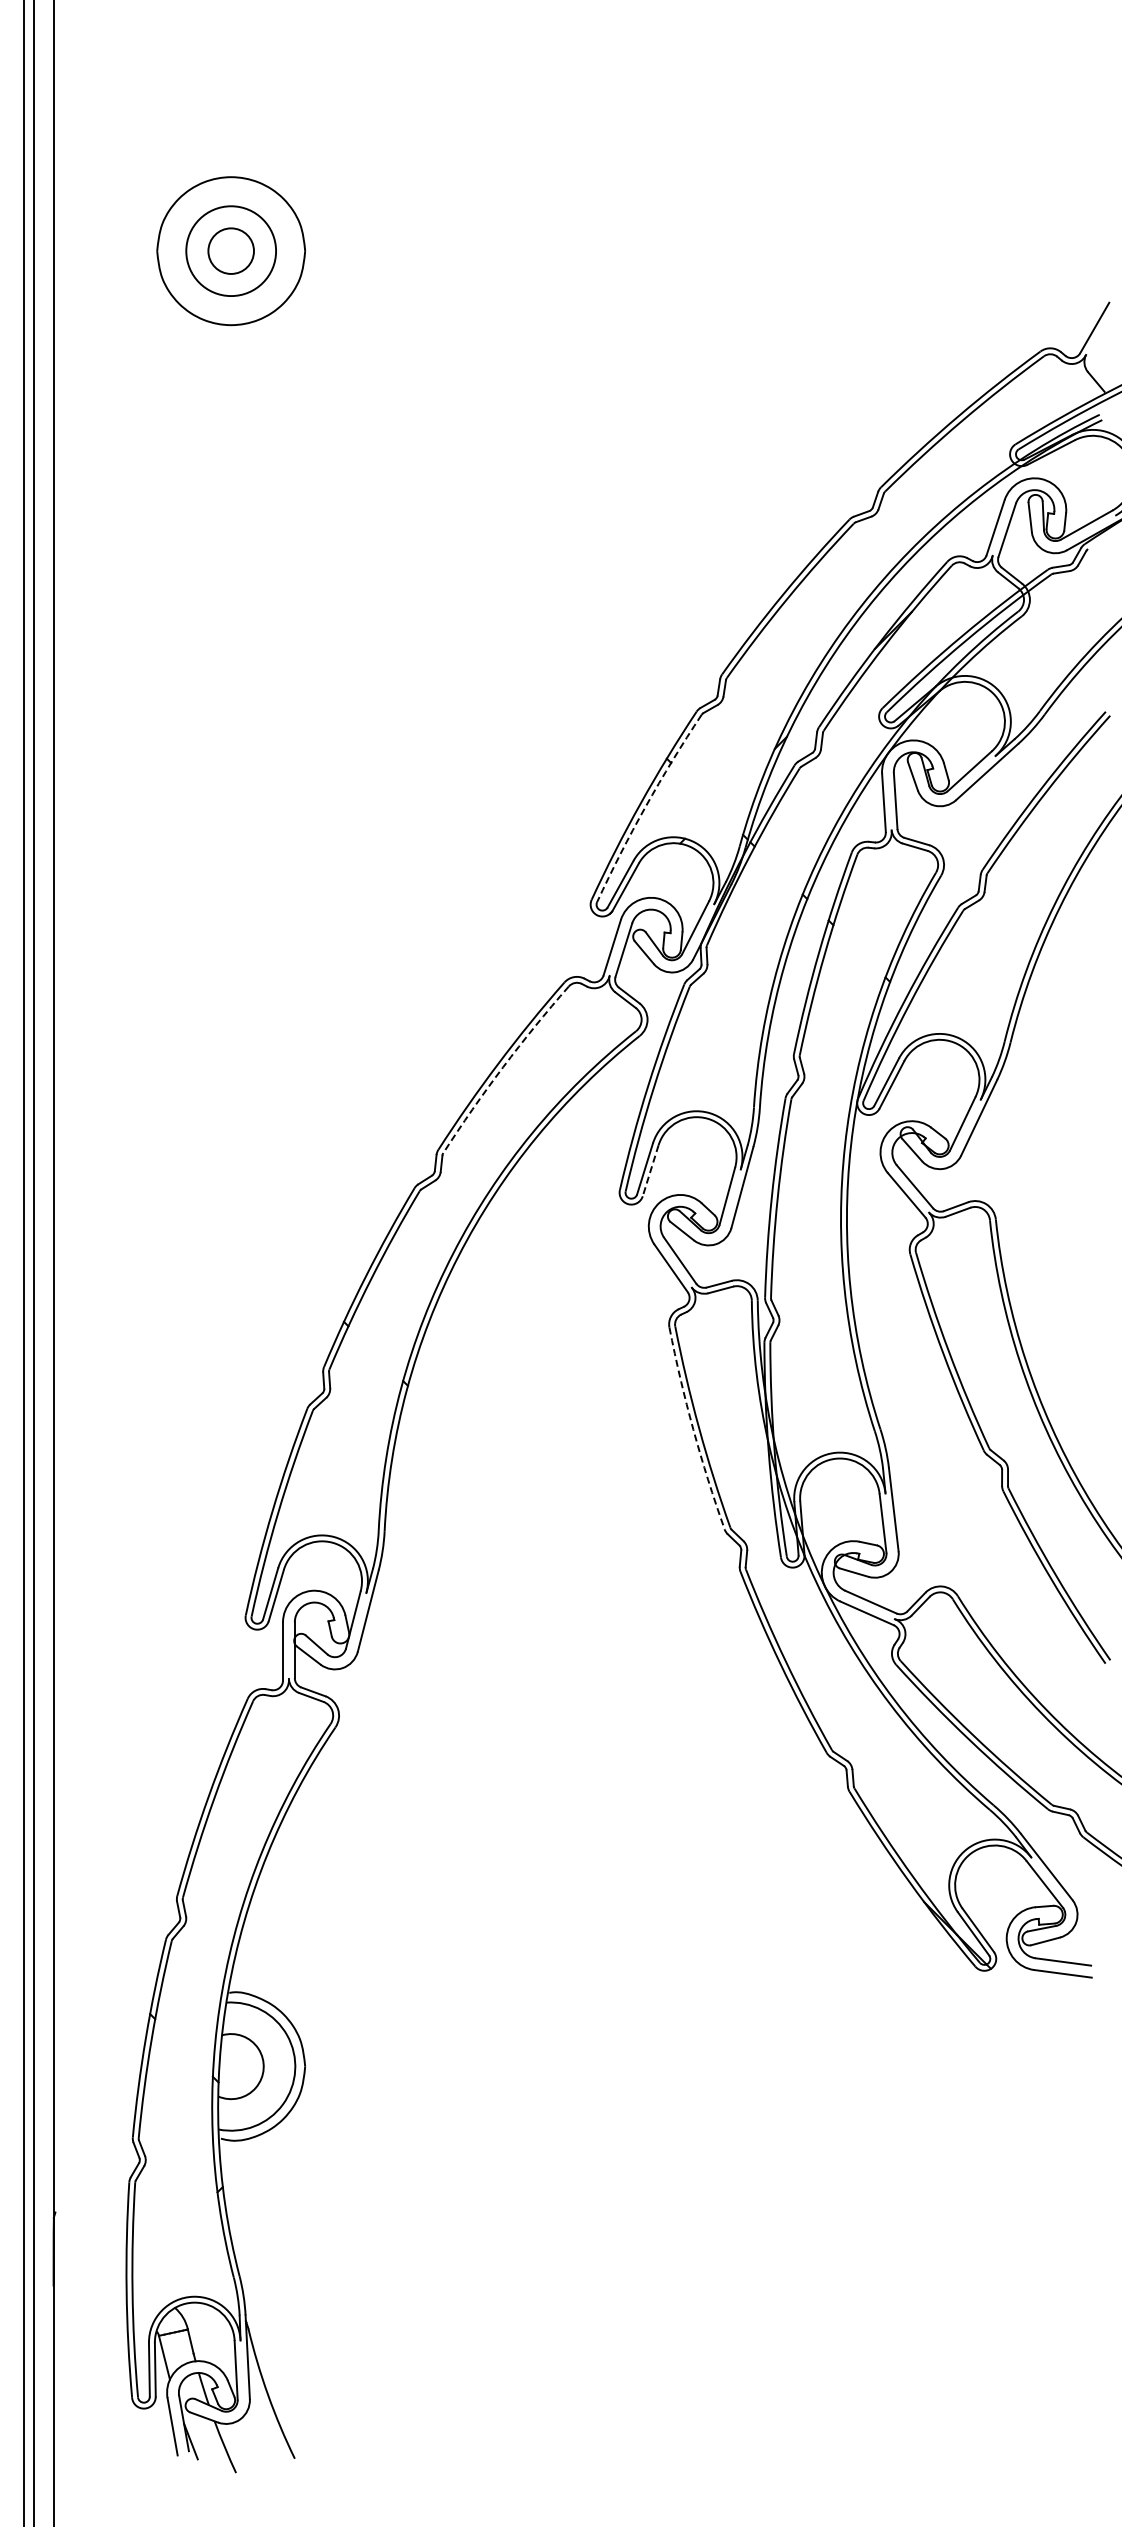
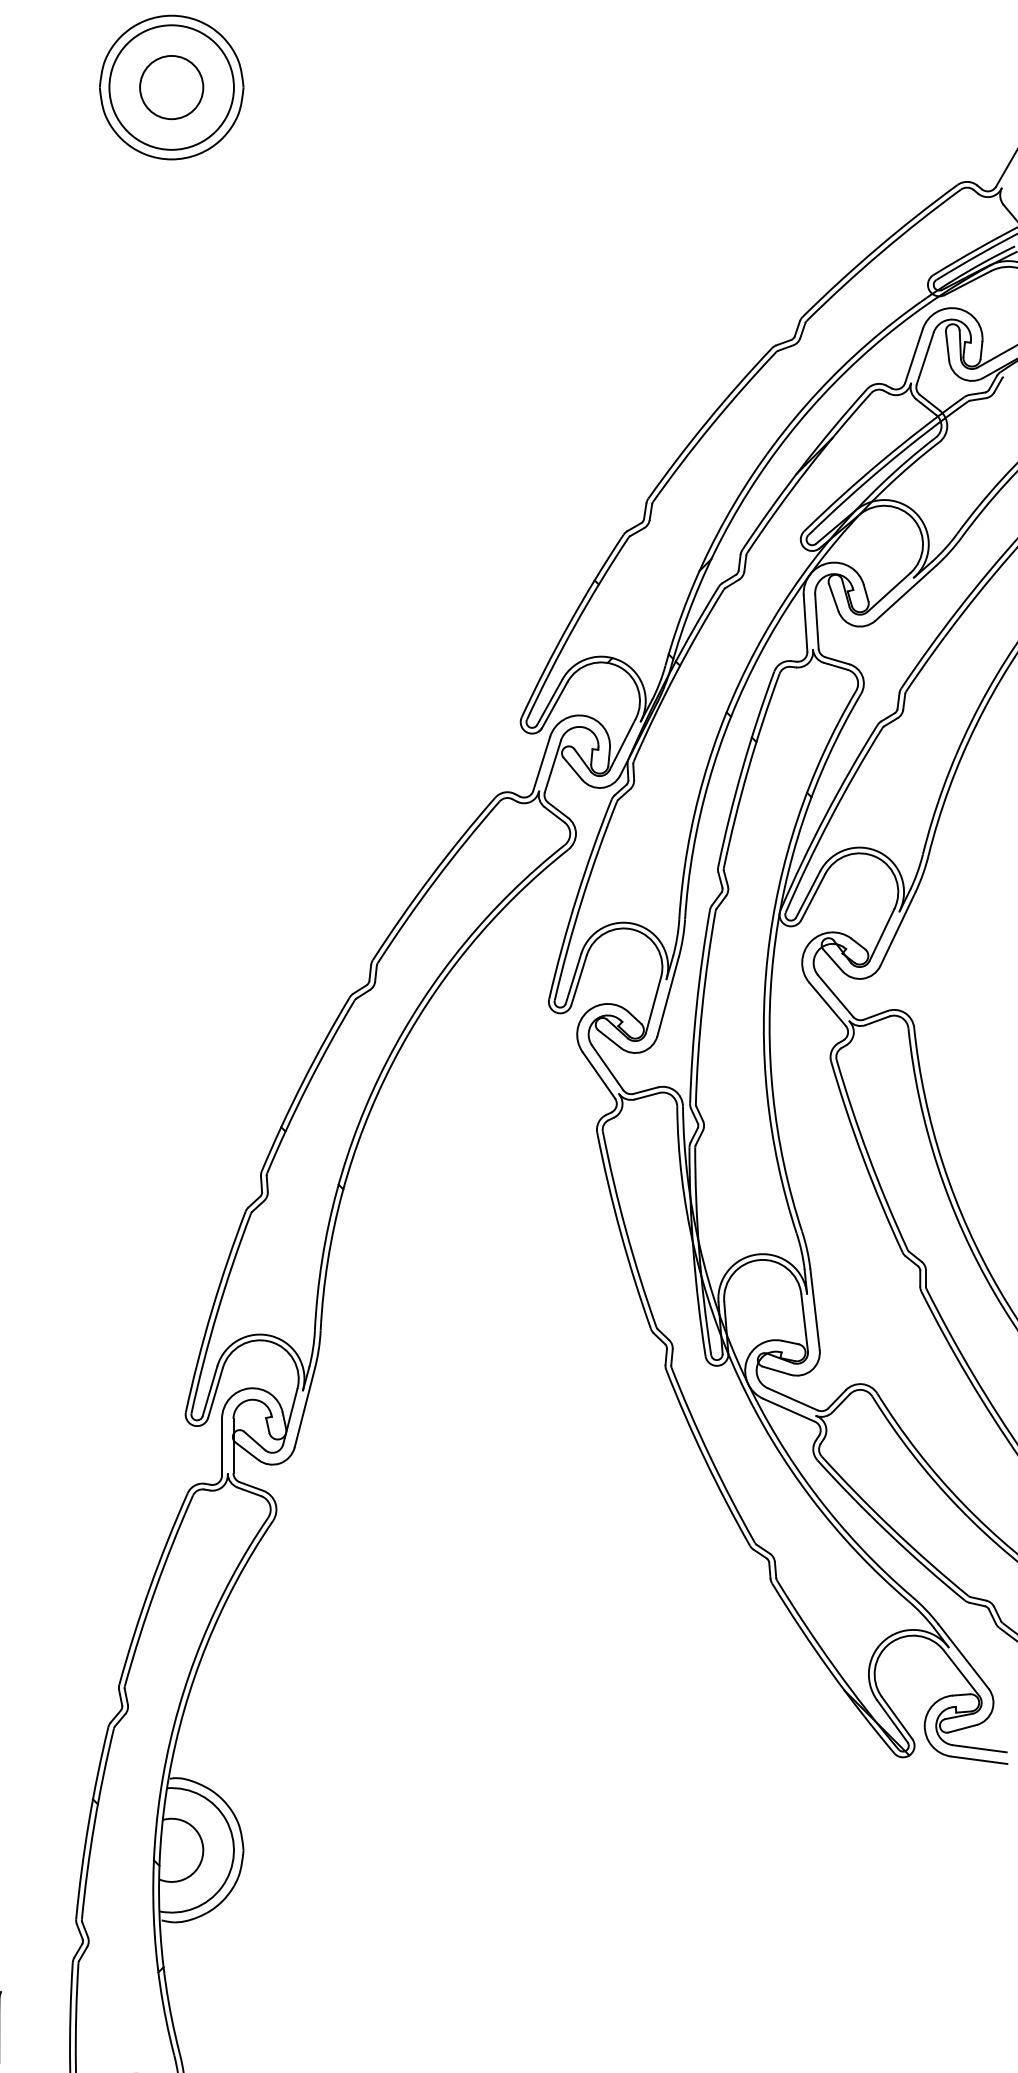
circle: (230, 250) -> (171, 86), size x1.43
circle: (231, 251) -> (171, 87), size x1.43
arc: (645, 806) -> (573, 626), dashed -> solid
arc: (503, 1067) -> (436, 880), dashed -> solid
line: (650, 1170) -> (578, 980), dashed -> solid
arc: (693, 1429) -> (620, 1231), dashed -> solid

